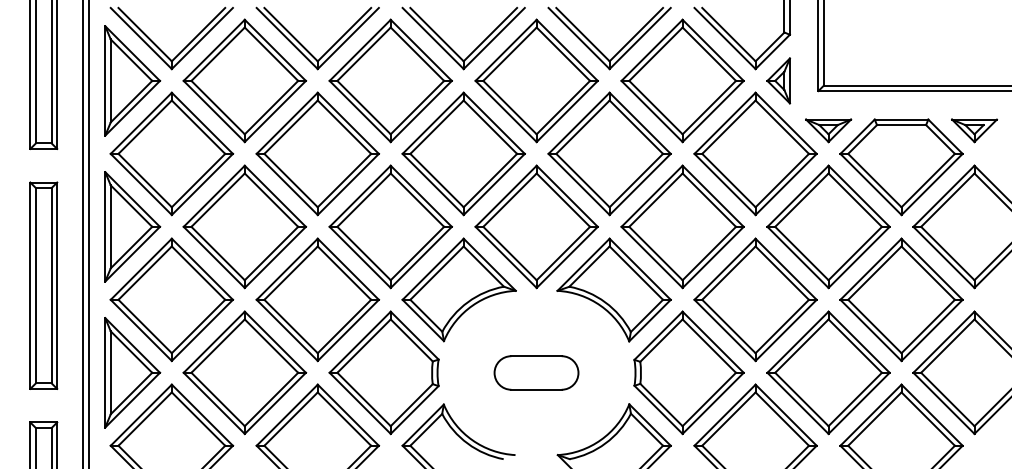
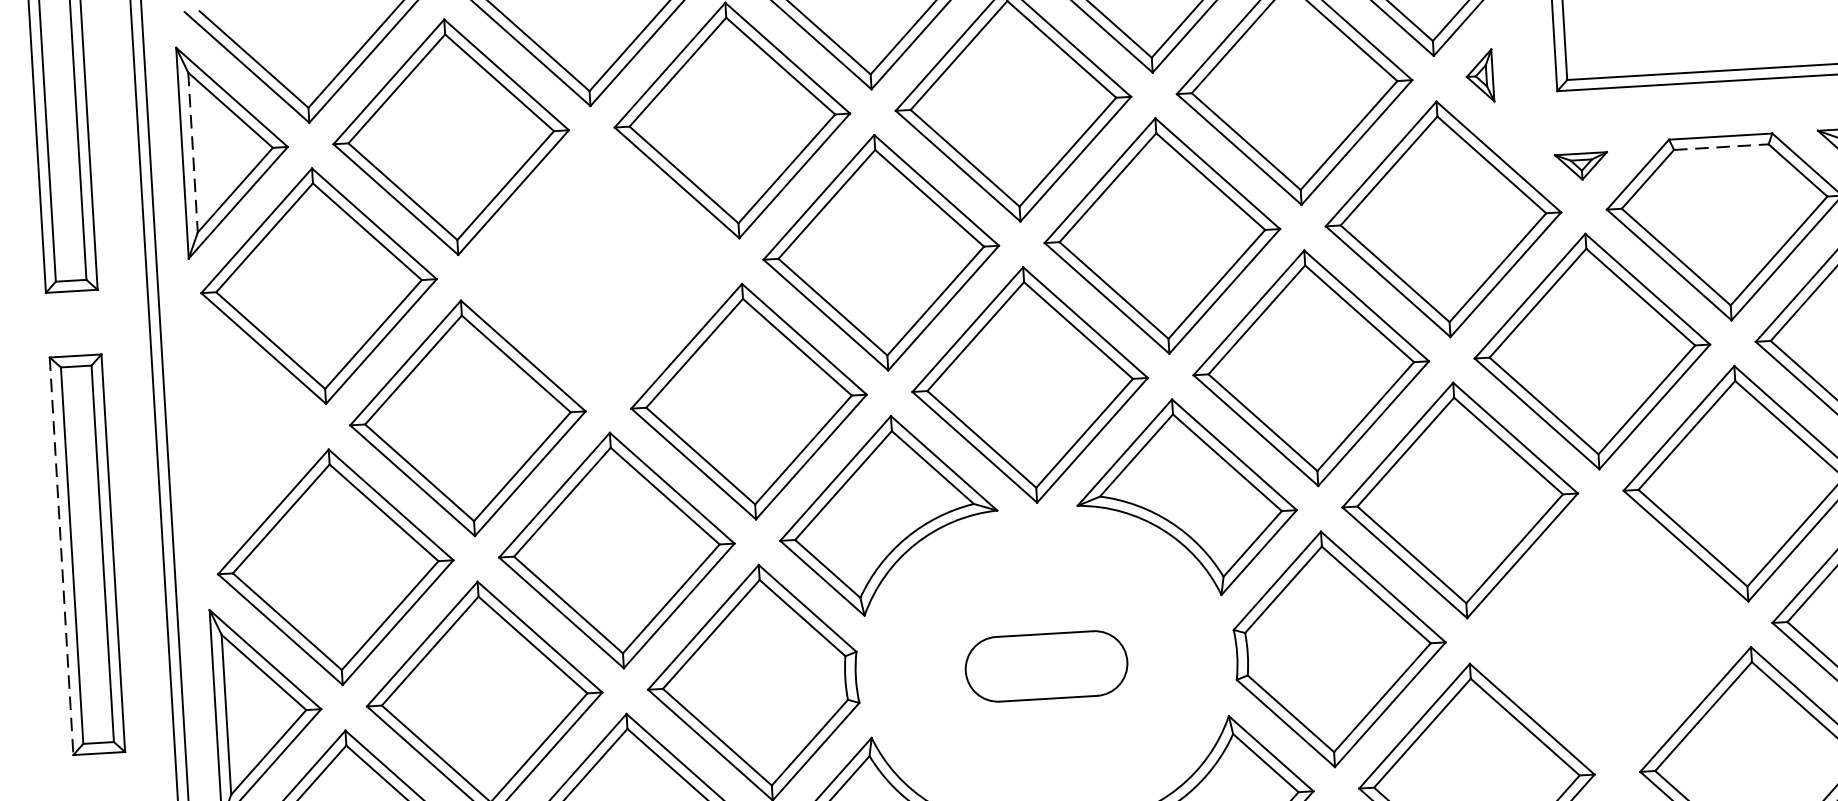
part: (778, 80) -> (1479, 75), size x0.6
line: (110, 81) -> (192, 153), solid -> dashed
line: (901, 125) -> (1721, 147), solid -> dashed
part: (828, 130) -> (1581, 165), size x0.6
part: (317, 153) -> (599, 268), removed
part: (132, 226) -> (251, 430), removed
line: (30, 286) -> (61, 557), solid -> dashed
part: (828, 372) -> (1608, 632), removed

